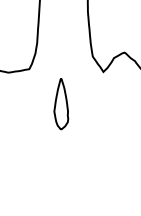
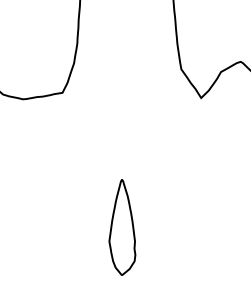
part: (61, 104) -> (122, 228), moved

